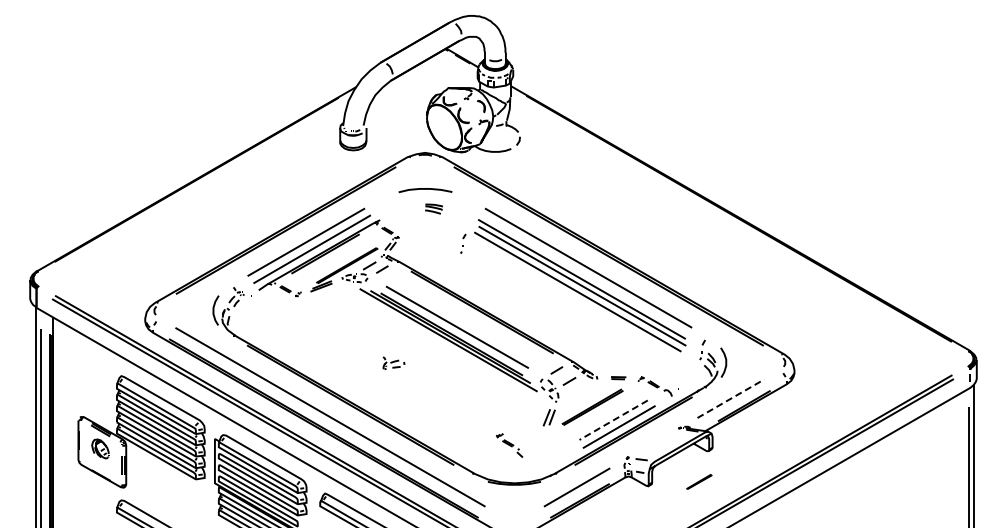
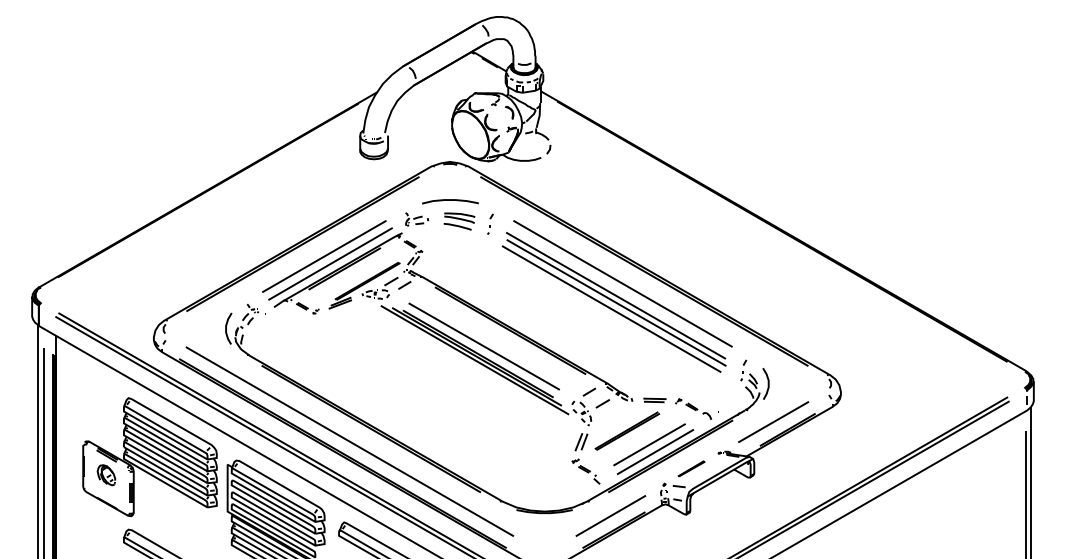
part: (433, 208) -> (458, 220), size x1.67
part: (463, 243) -> (490, 223), moved
part: (393, 362) -> (416, 218), moved
part: (618, 377) -> (654, 399), size x1.43
line: (730, 398) -> (773, 421), dashed -> solid
line: (613, 420) -> (649, 445), dashed -> solid
part: (509, 445) -> (585, 471), moved
line: (699, 481) -> (691, 468), moved

